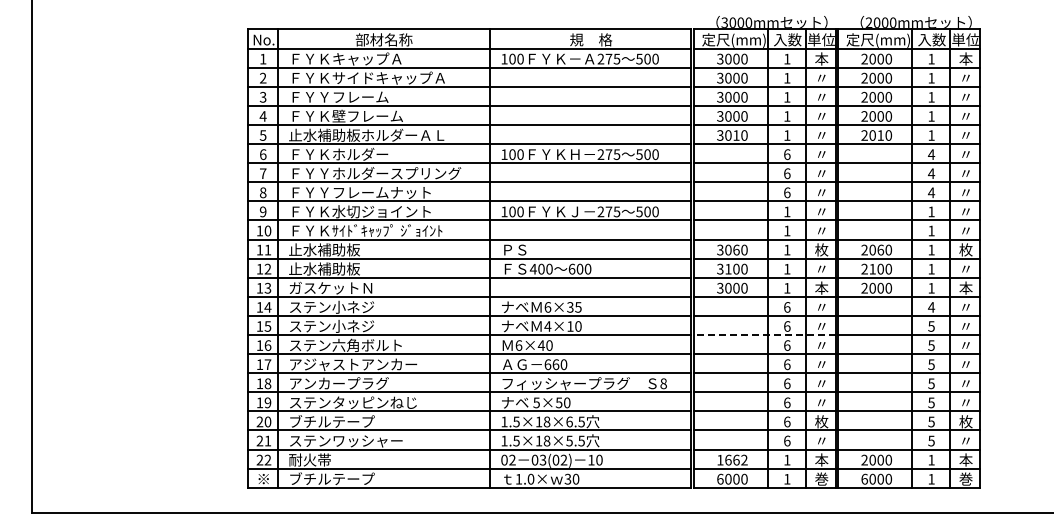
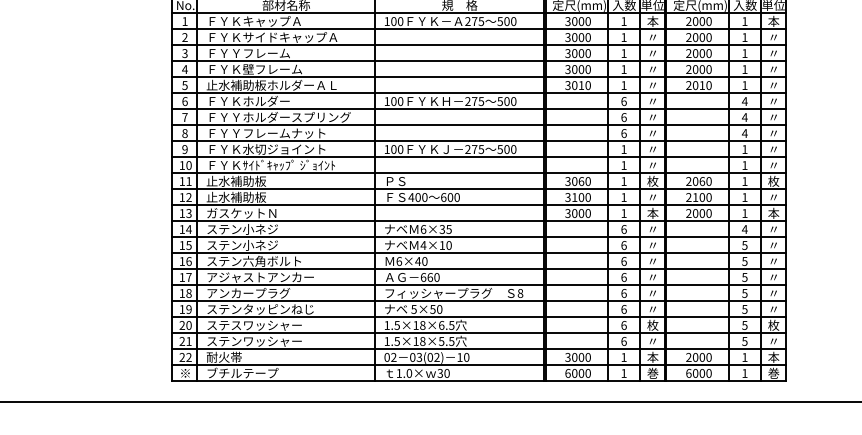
line: (764, 335) -> (604, 253), dashed -> solid
text: (346, 421) -> (254, 325), ブチルテープ -> ステスワッシャー
text: (732, 459) -> (578, 356), 1662 -> 3000

